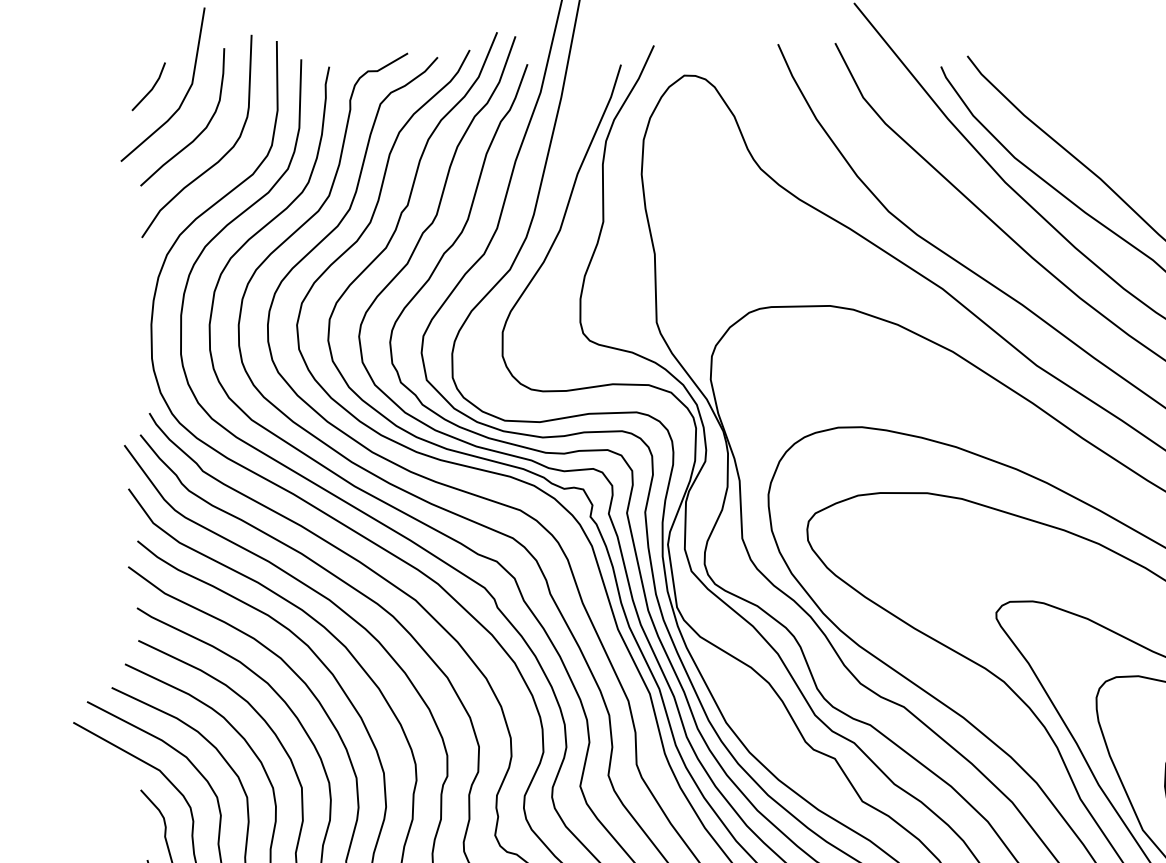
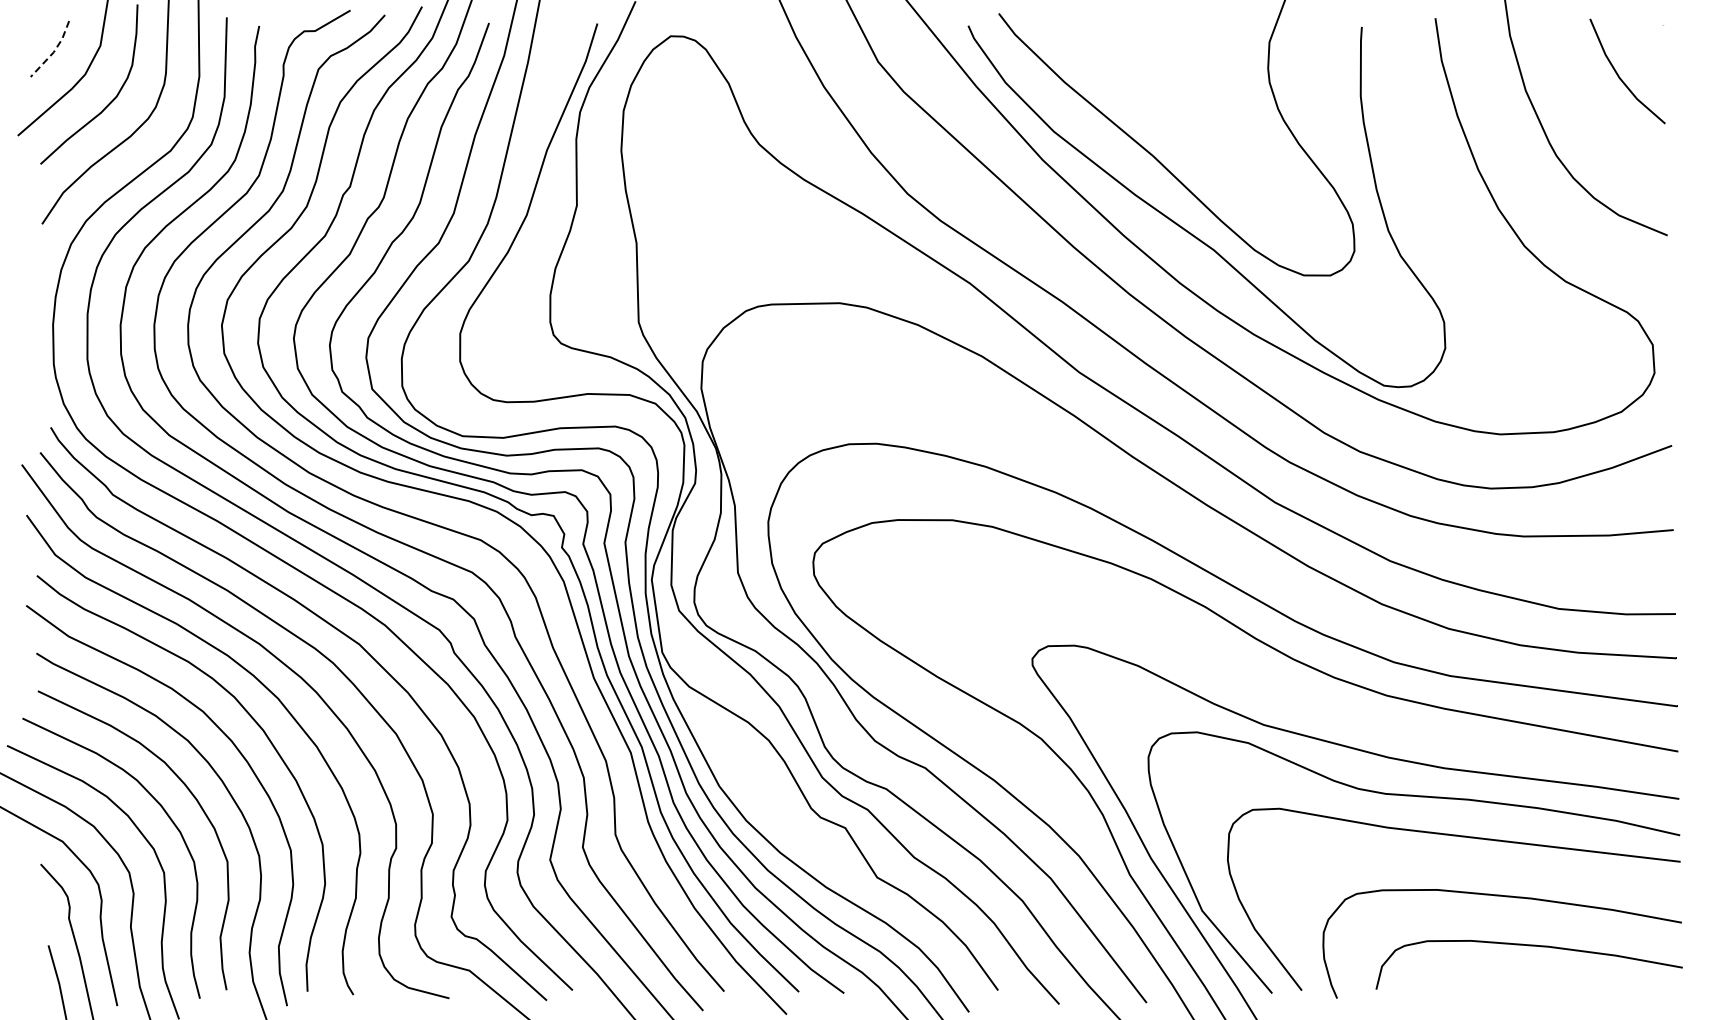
line: (152, 88) -> (54, 51), solid -> dashed

